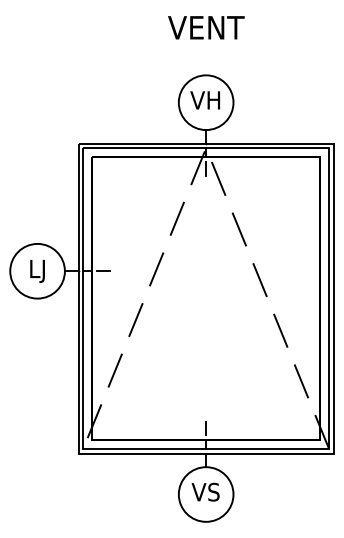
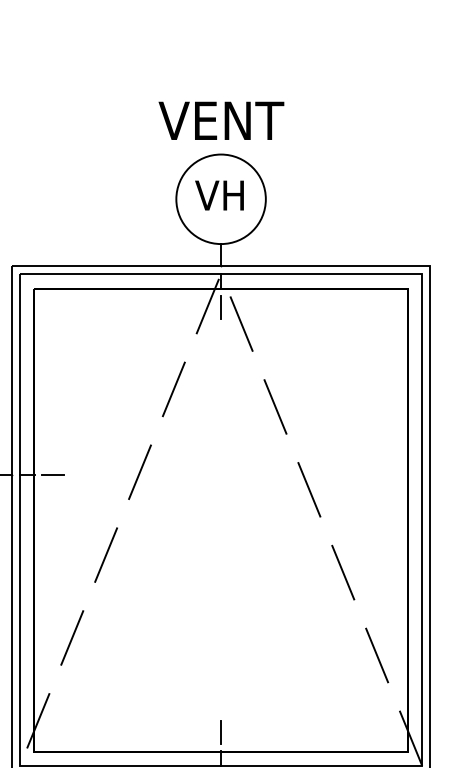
text: (206, 27) -> (221, 120), moved

